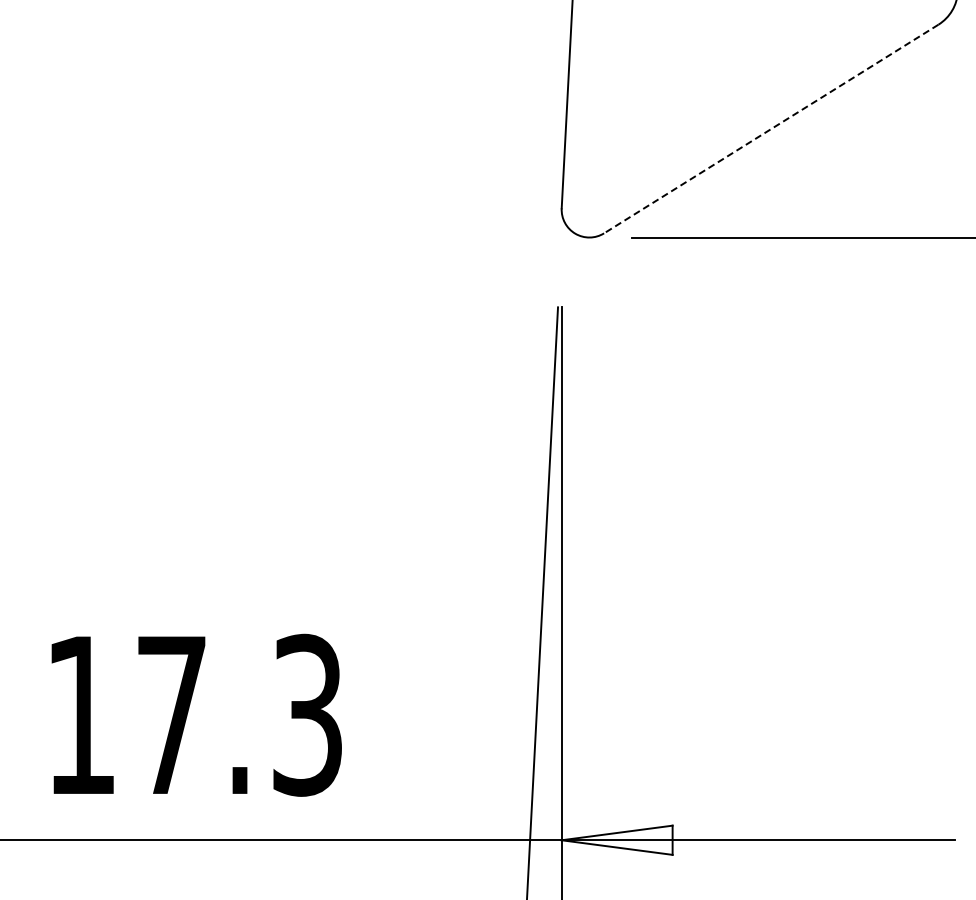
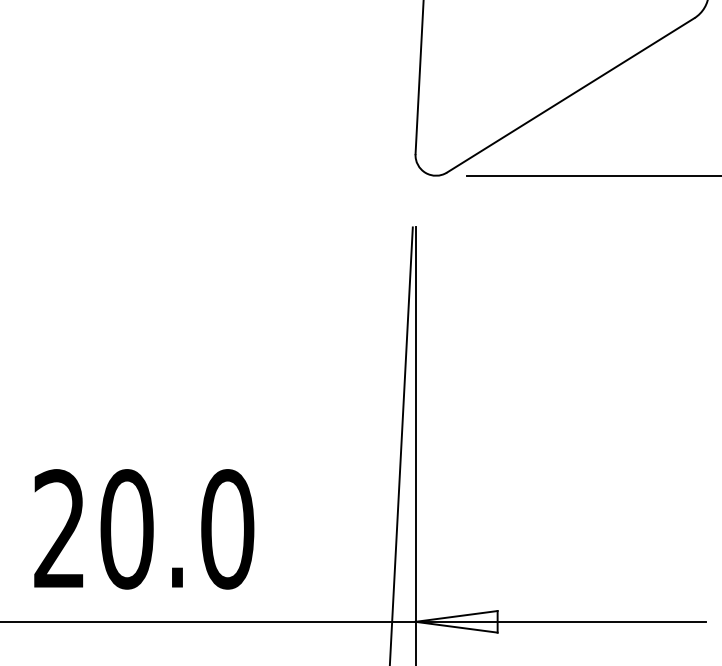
line: (770, 129) -> (570, 95), dashed -> solid
text: (194, 714) -> (143, 528), 17.3 -> 20.0

